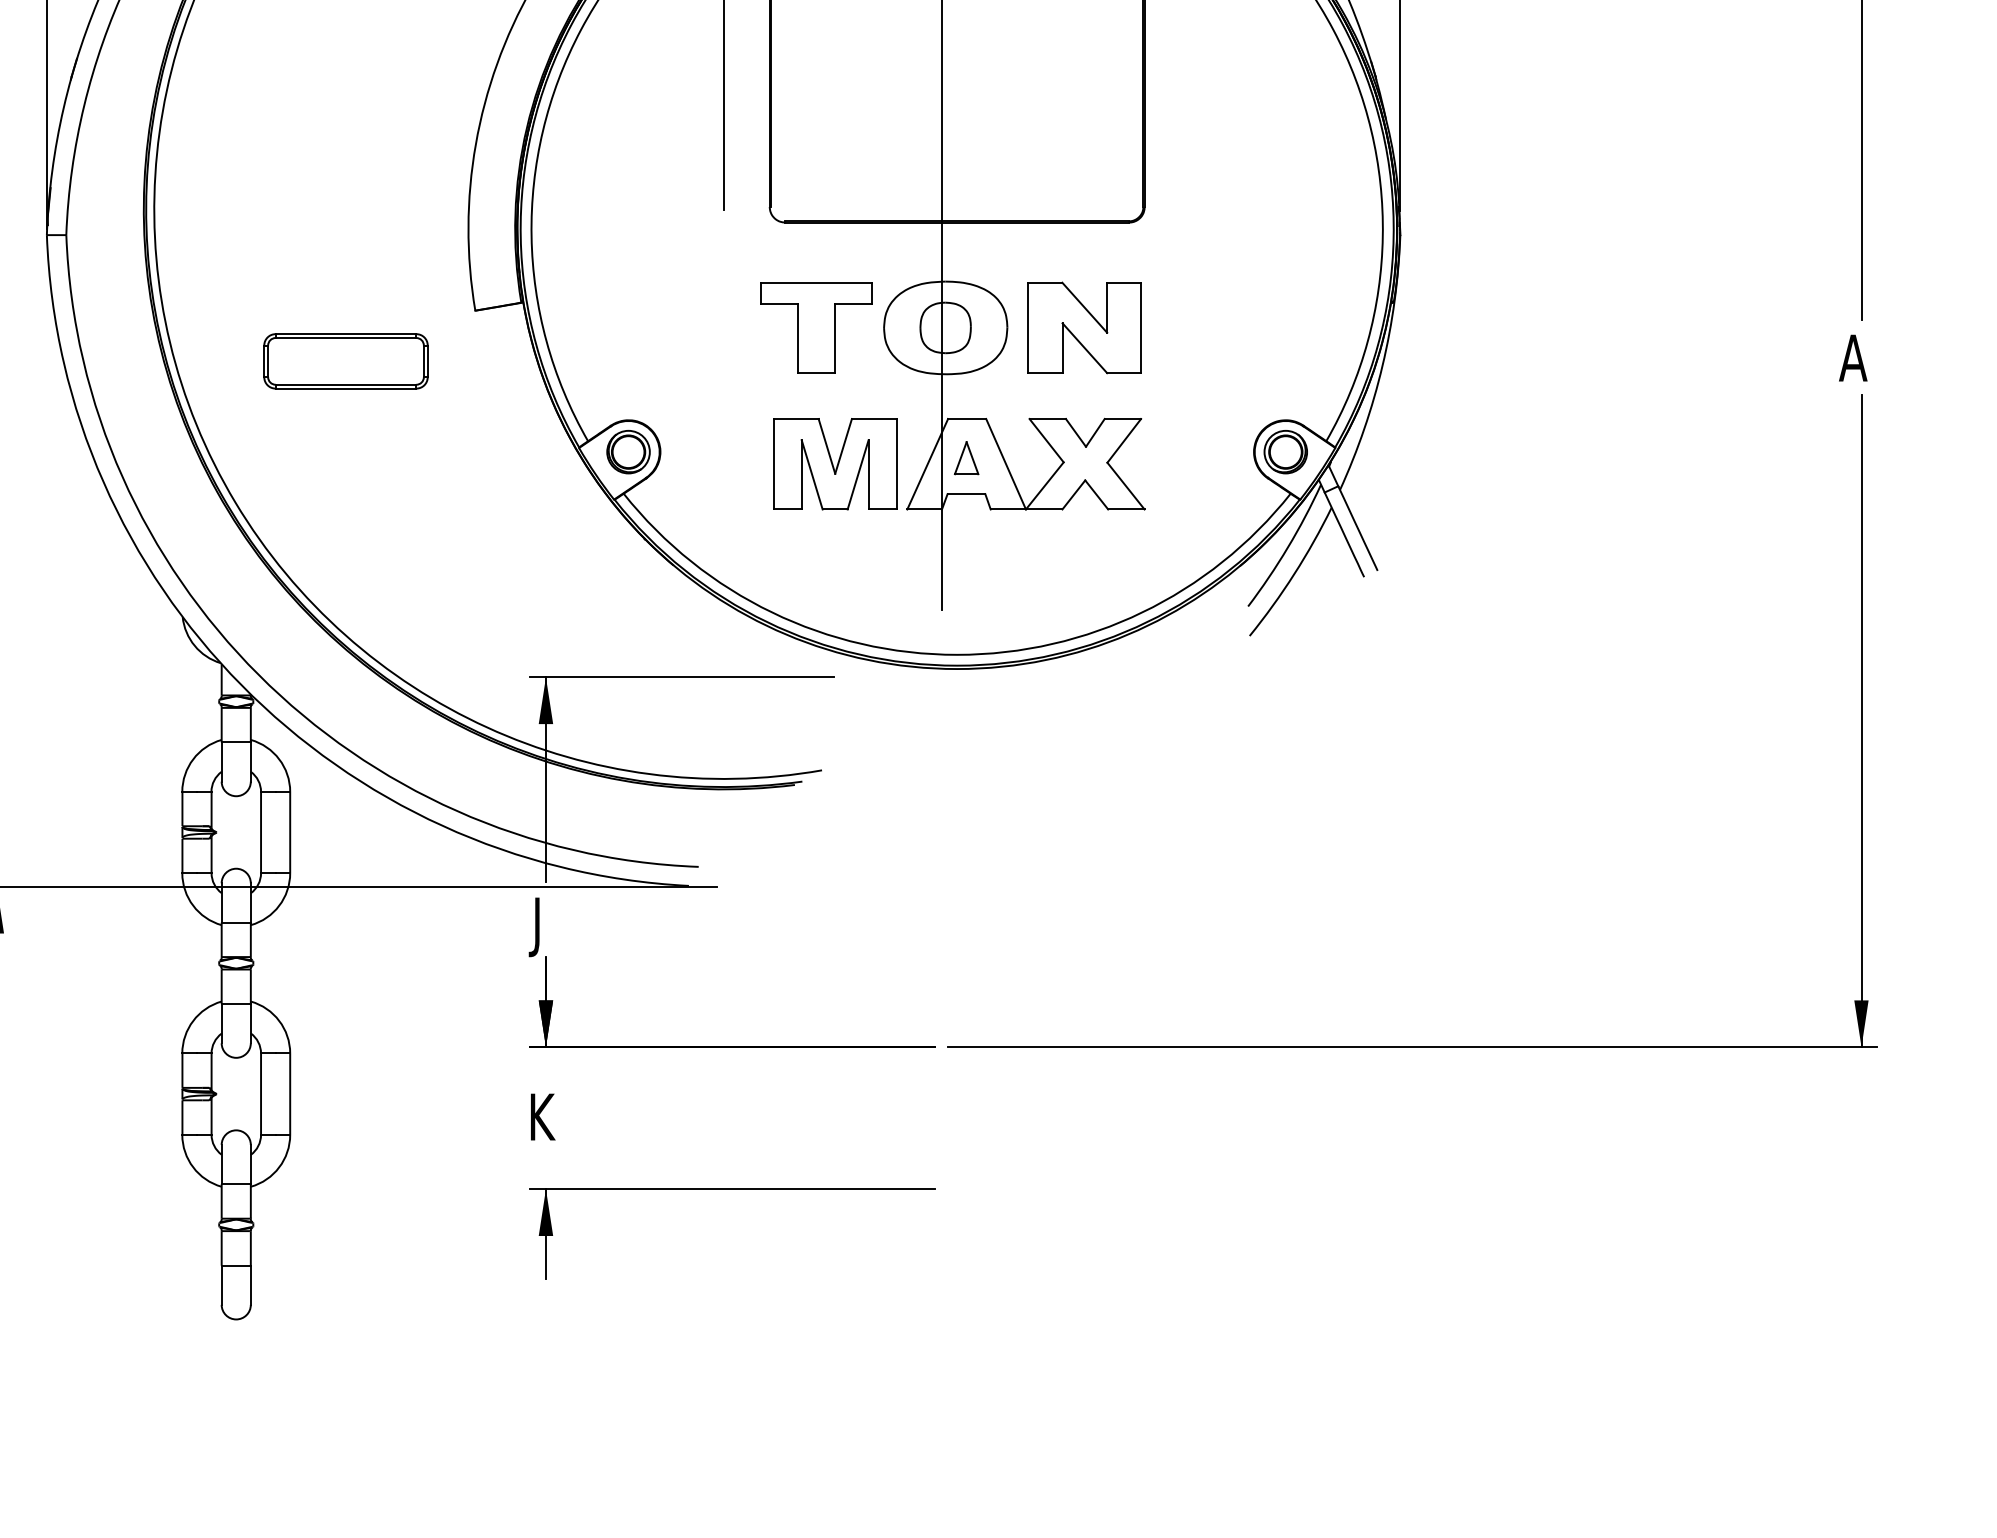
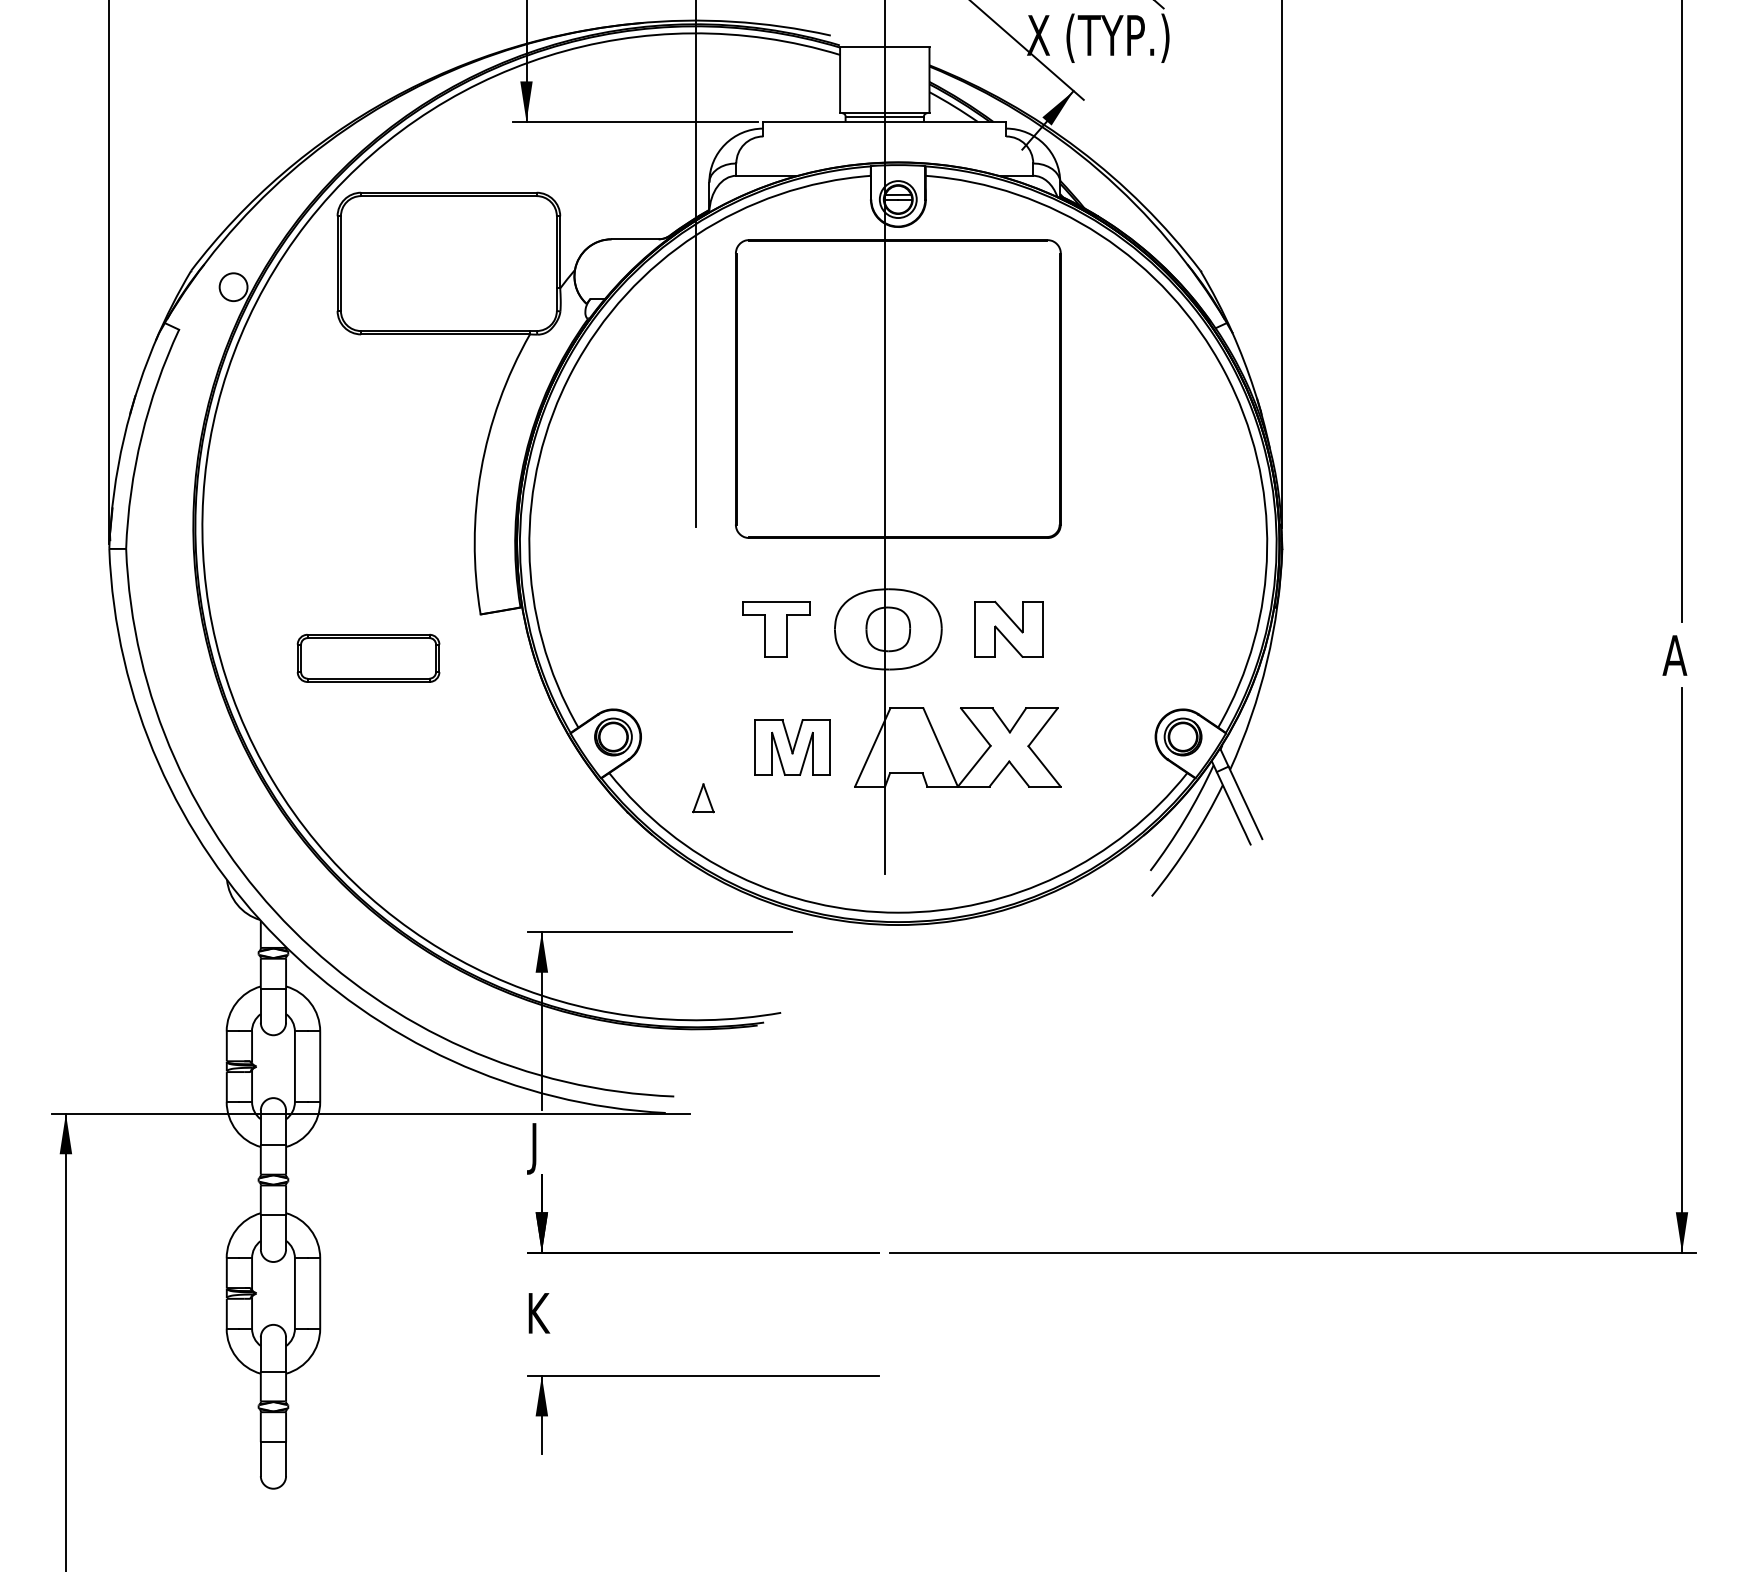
part: (816, 328) -> (776, 629), size x0.7
part: (1084, 328) -> (1008, 629), size x0.7
part: (966, 458) -> (703, 798), moved
part: (835, 464) -> (792, 747), size x0.7

